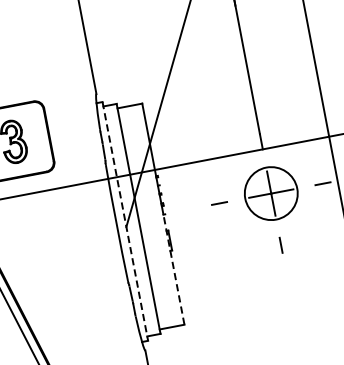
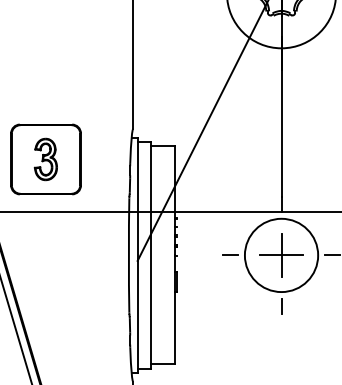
circle: (271, 193) -> (281, 255), size x1.43
line: (125, 221) -> (137, 255), dashed -> solid
line: (174, 268) -> (175, 309), dashed -> solid

